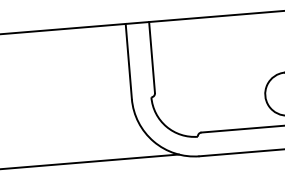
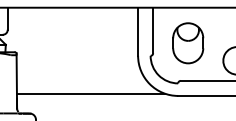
part: (208, 73) -> (188, 43), added

